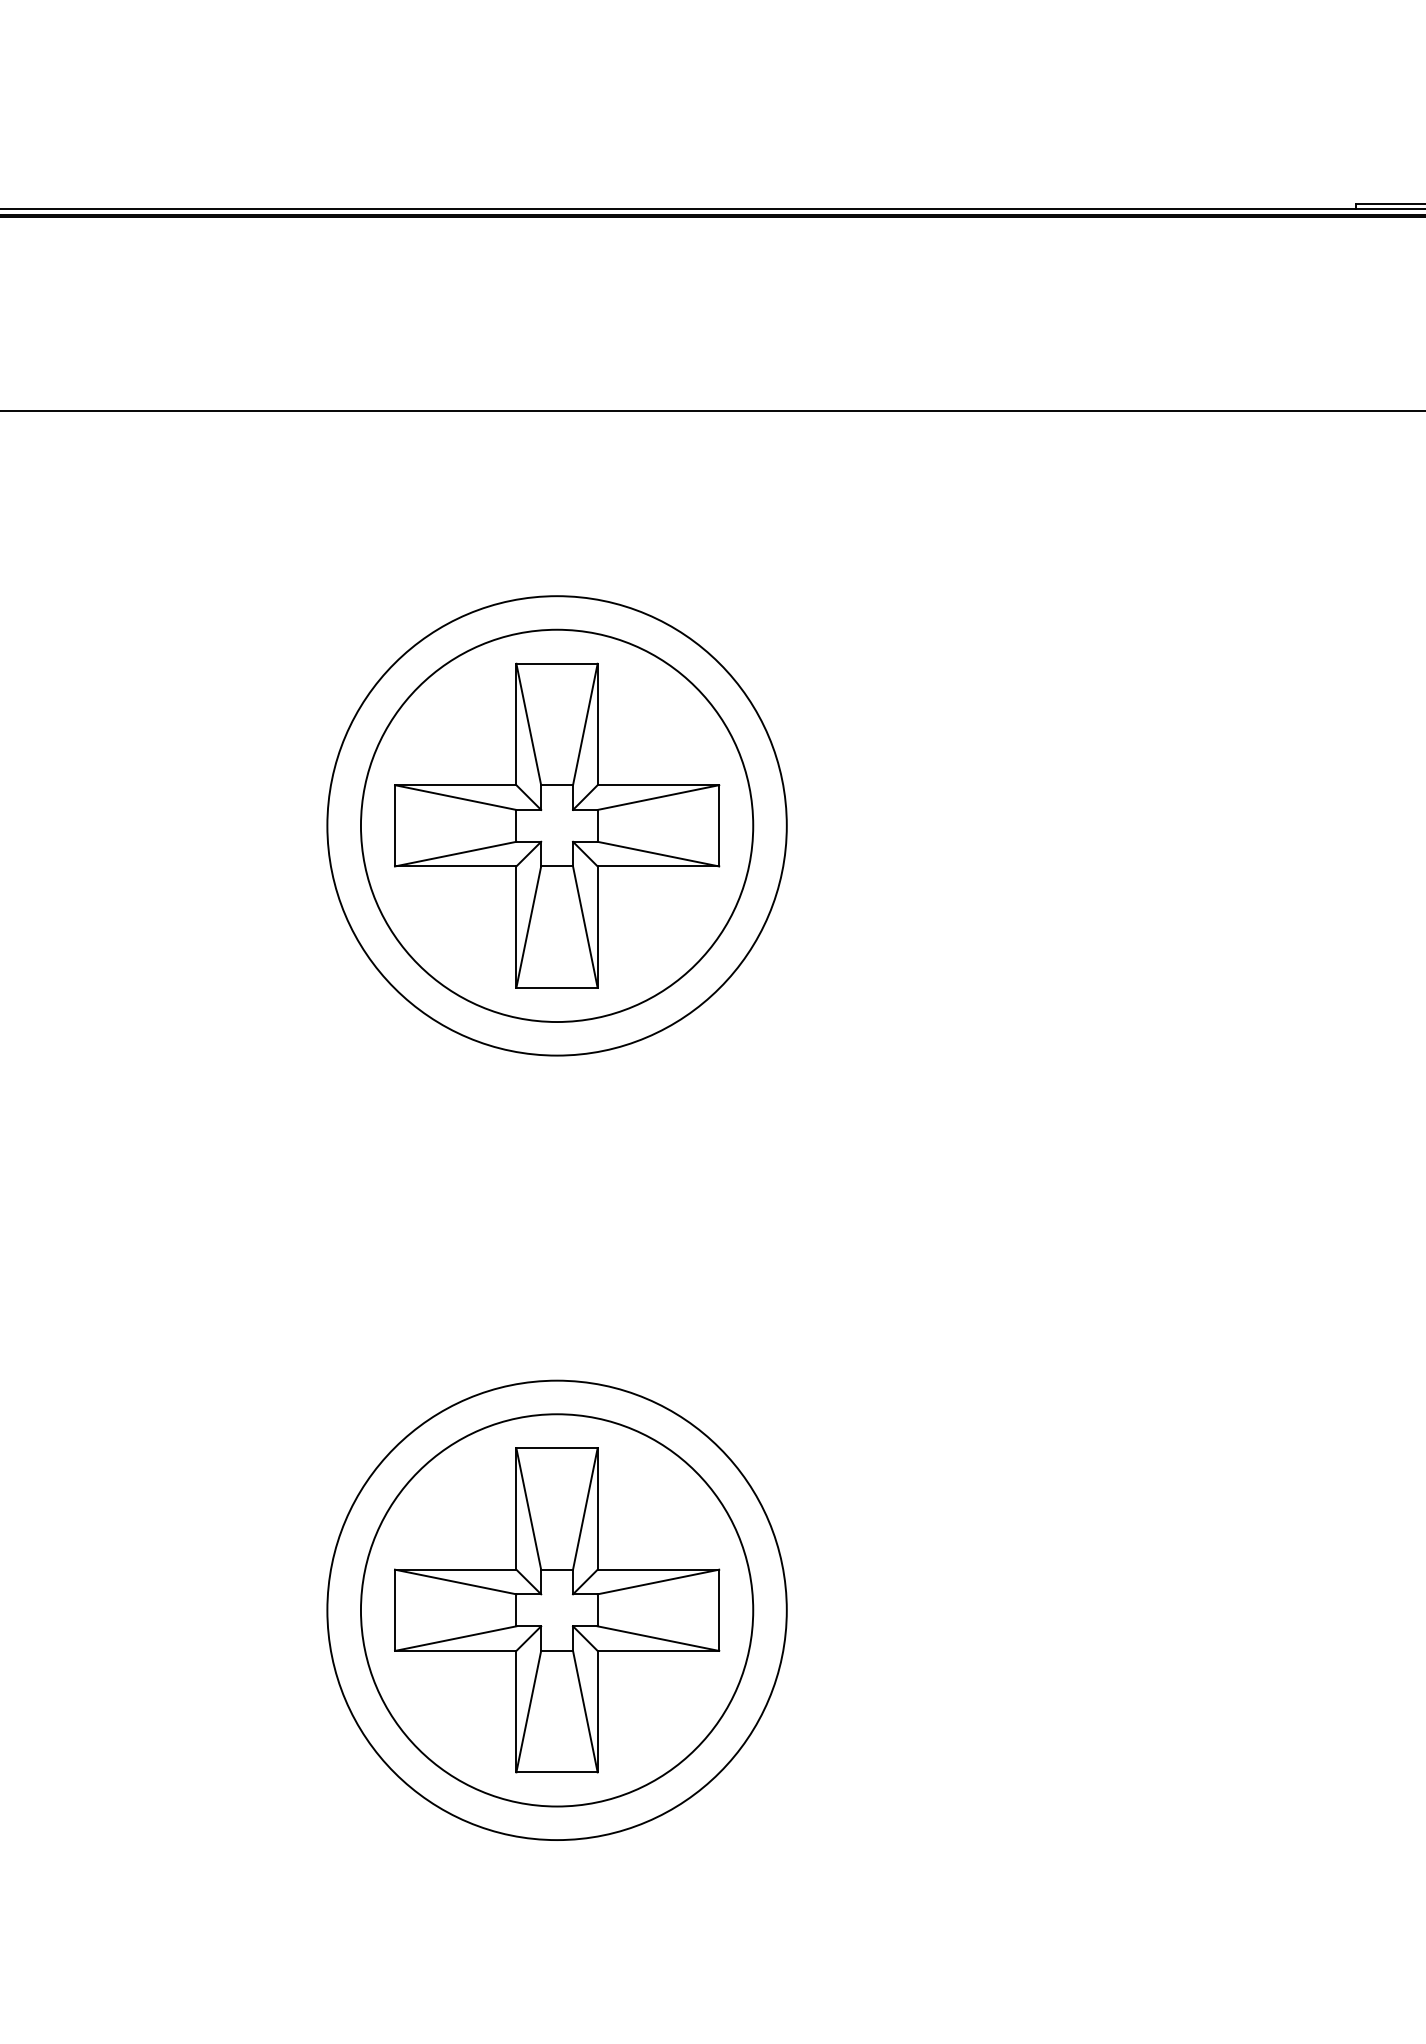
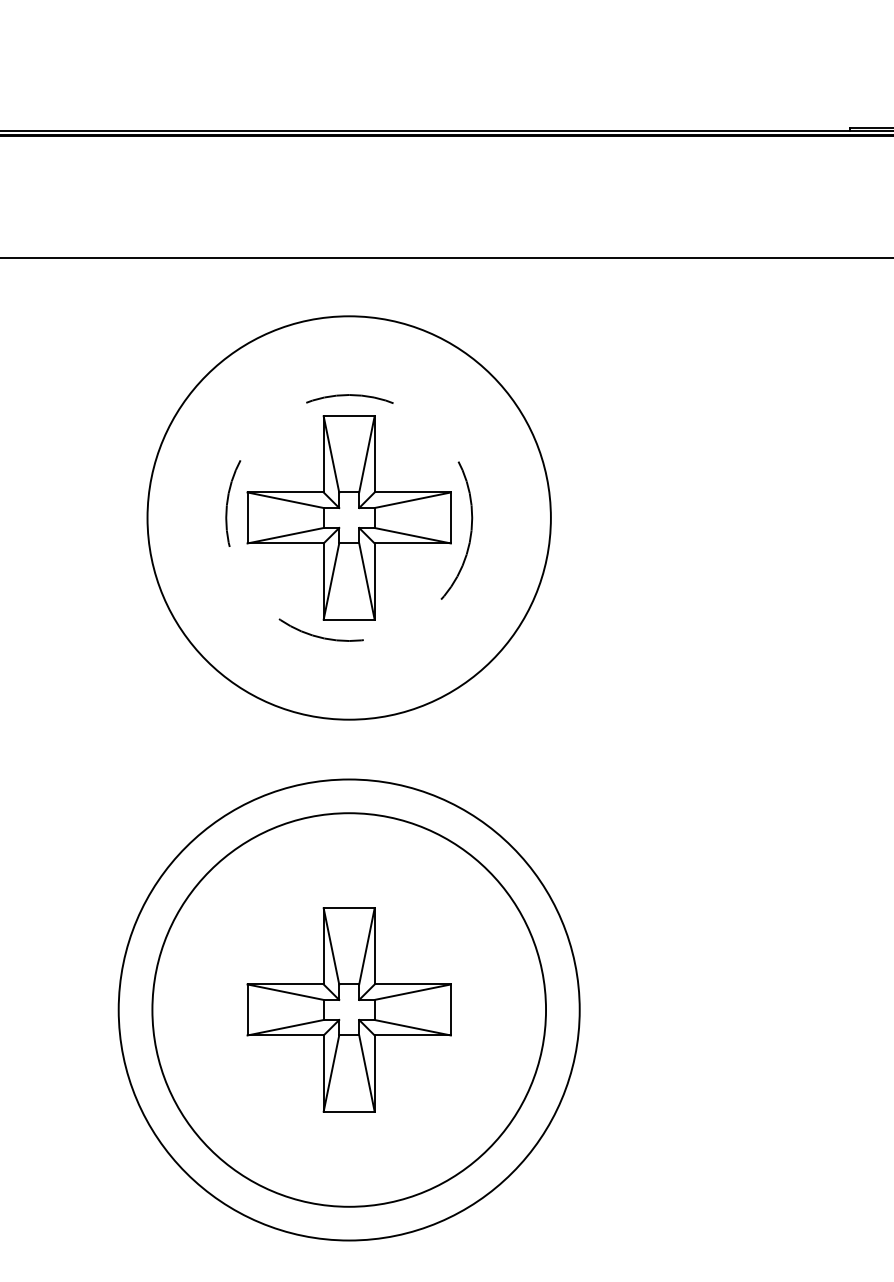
circle: (557, 825) -> (349, 517), size x1.4
circle: (557, 826) -> (349, 518), solid -> dashed
circle: (557, 1609) -> (349, 1009), size x1.6
circle: (557, 1611) -> (349, 1010), size x1.6

